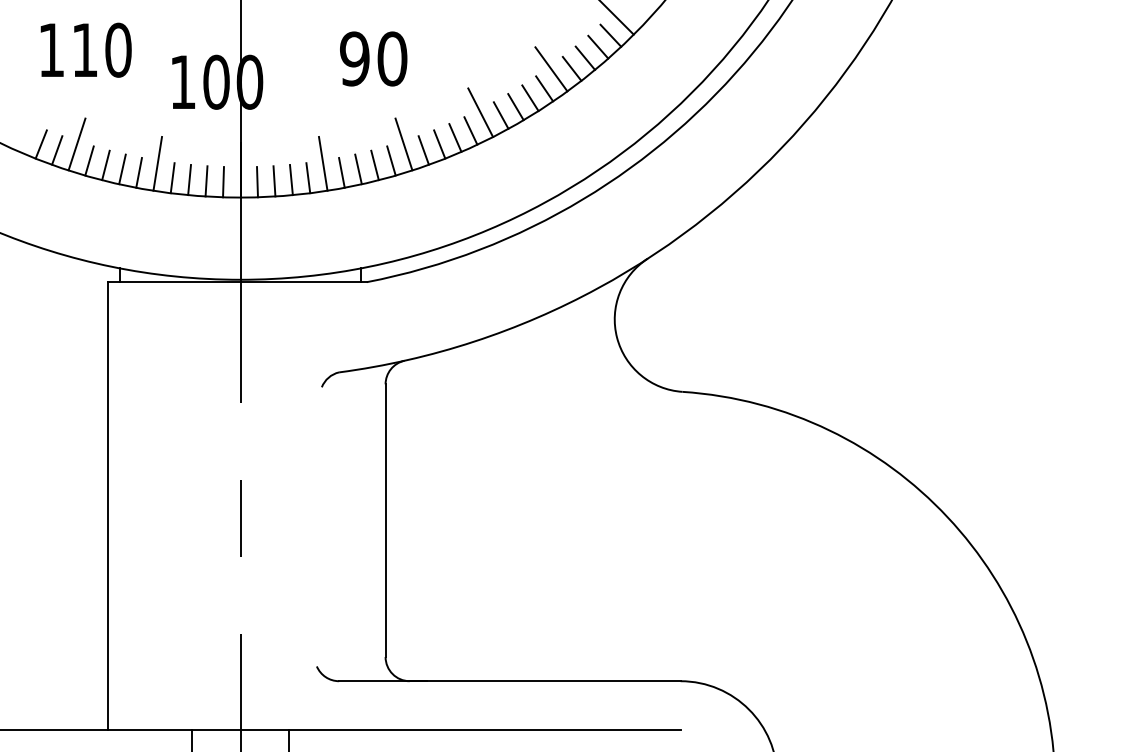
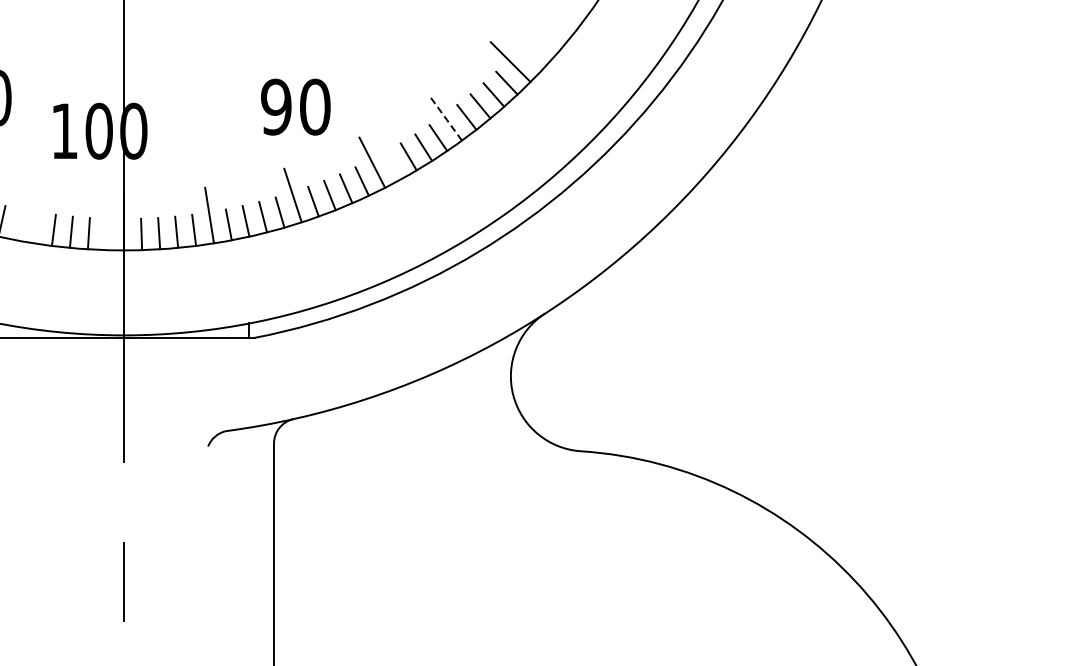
text: (373, 58) -> (295, 106), moved
line: (551, 68) -> (445, 116), solid -> dashed
line: (500, 115) -> (392, 165), removed
line: (157, 163) -> (38, 215), removed
line: (138, 172) -> (18, 224), removed
line: (223, 182) -> (106, 234), removed

